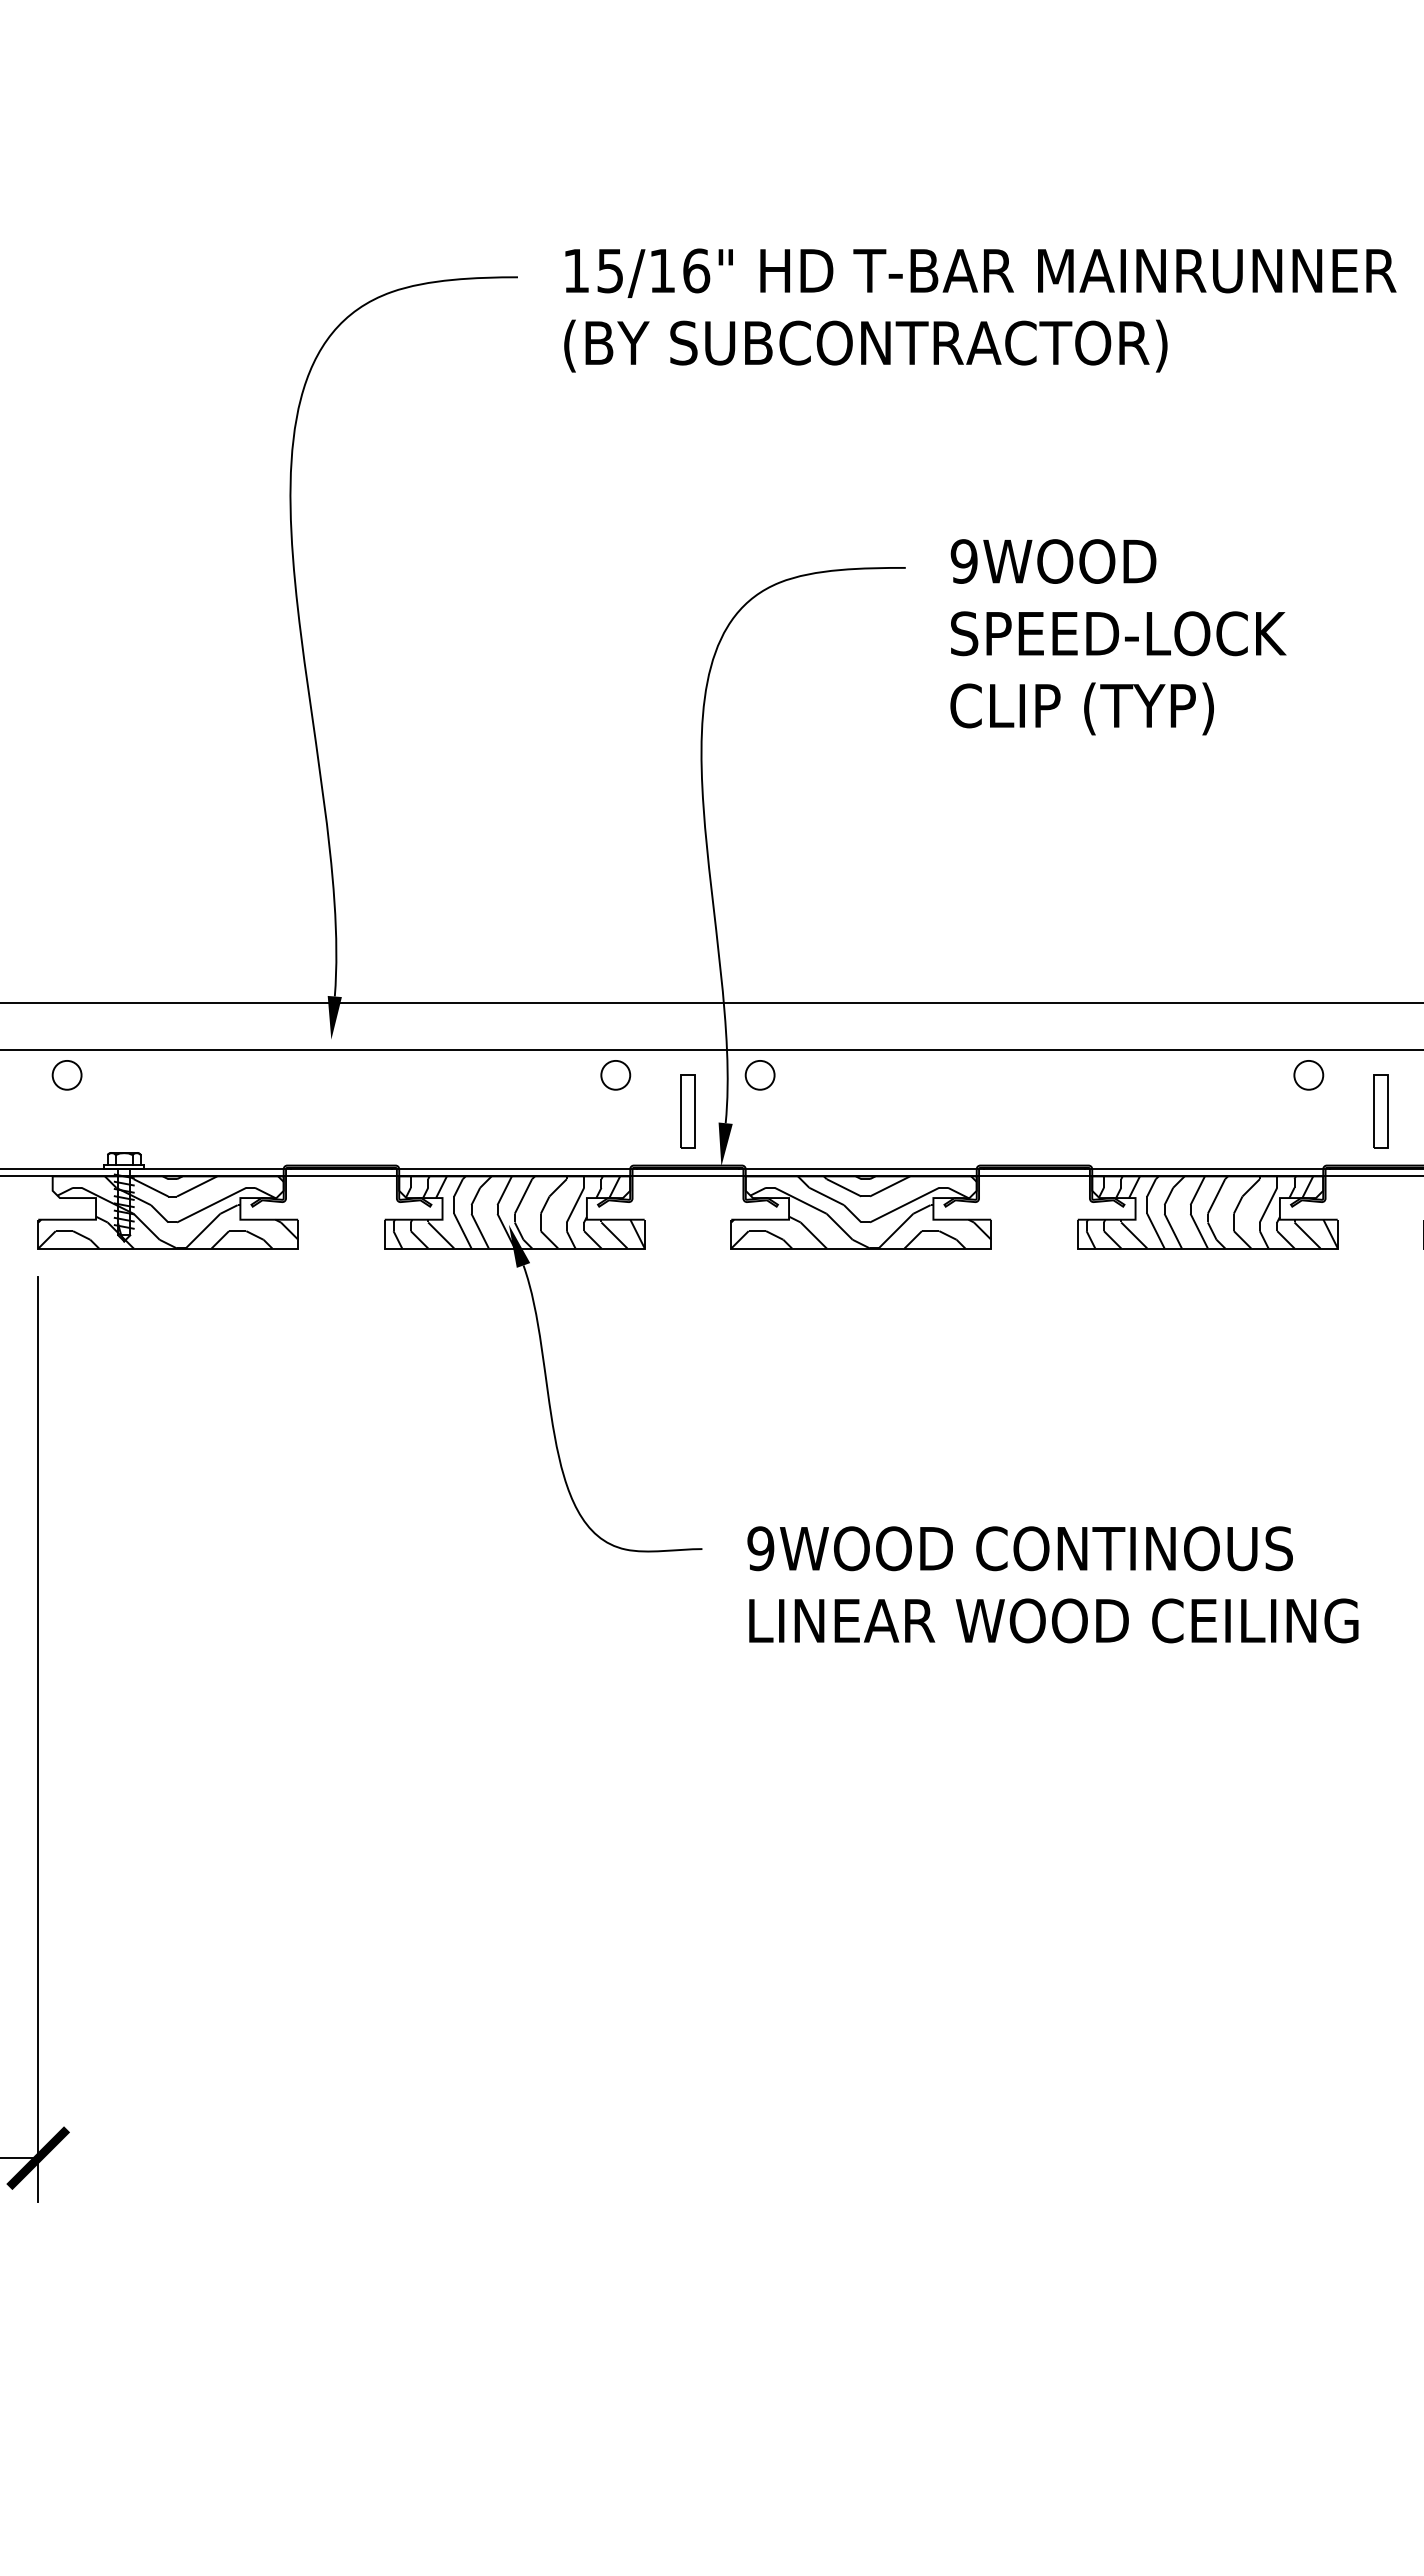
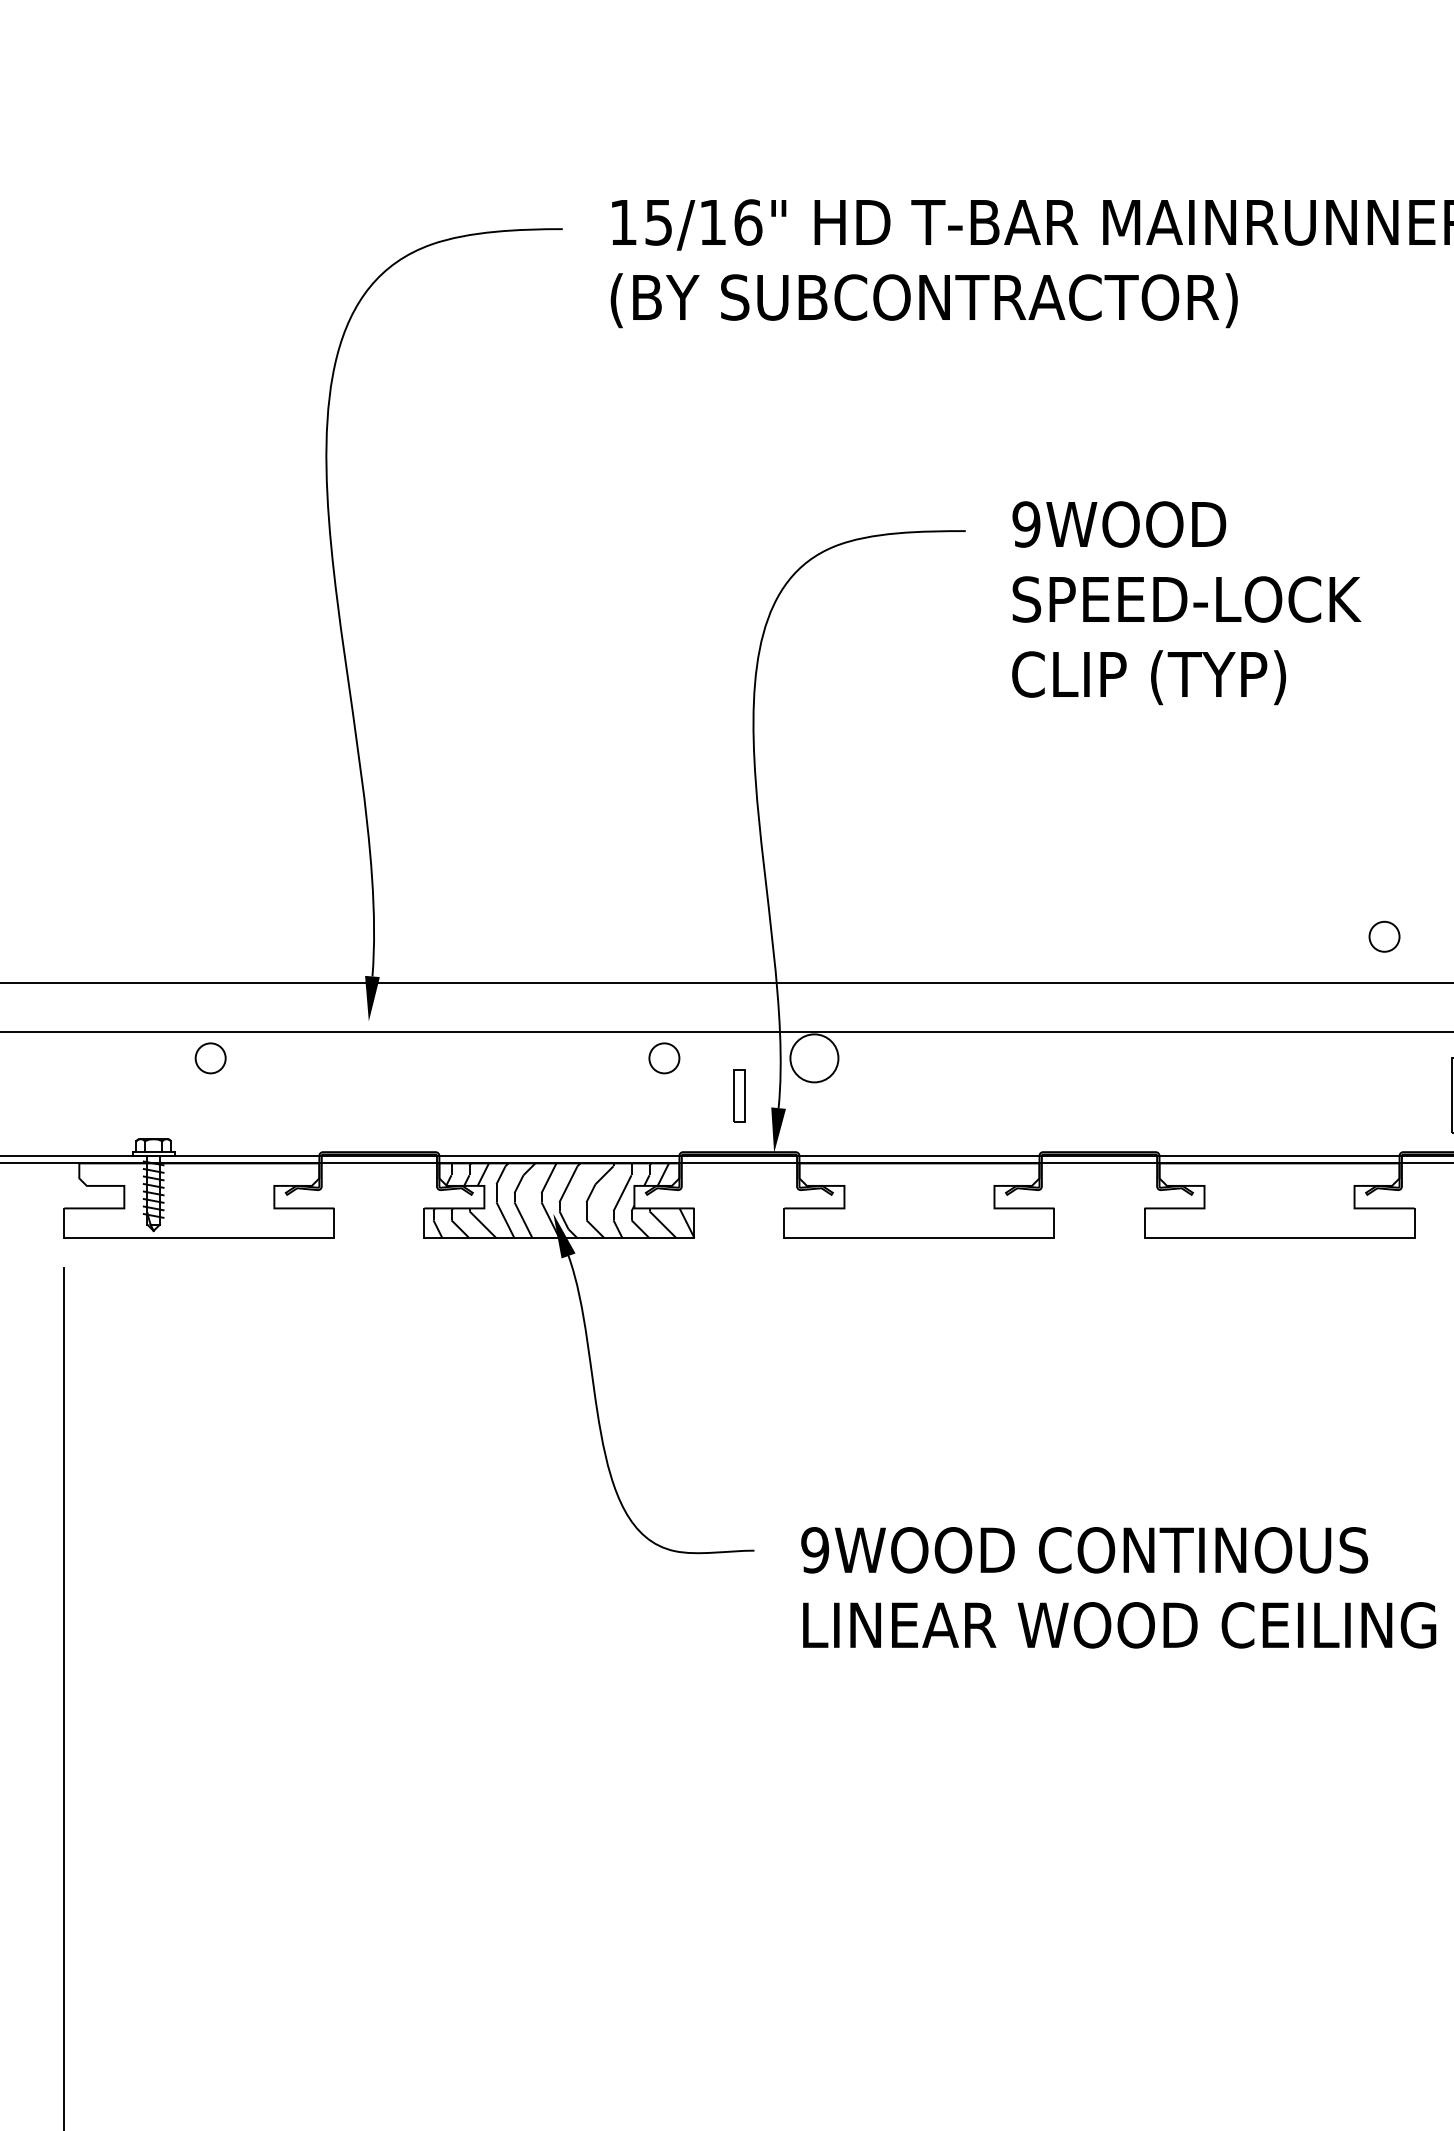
circle: (759, 1074) -> (813, 1057), size x1.6
circle: (66, 1075) -> (210, 1058), moved
circle: (1308, 1075) -> (1384, 936), moved
part: (687, 1111) -> (738, 1095), size x0.7
hatch: (168, 1212) -> (199, 1200), removed
hatch: (861, 1212) -> (919, 1200), removed
hatch: (1207, 1212) -> (1279, 1200), removed

